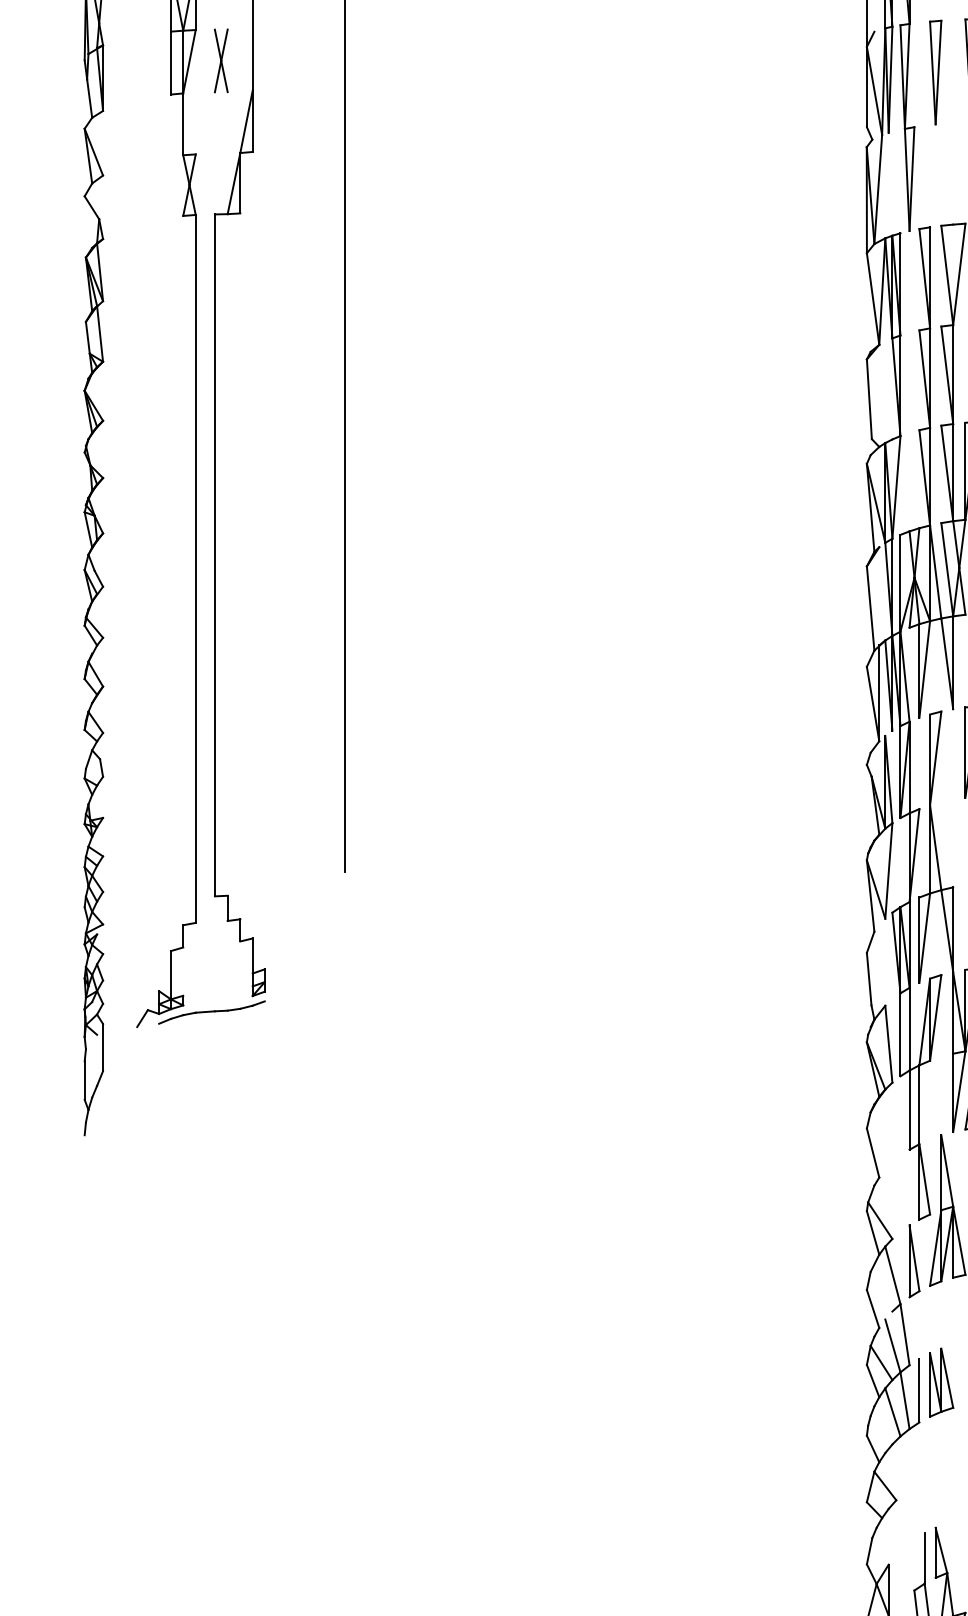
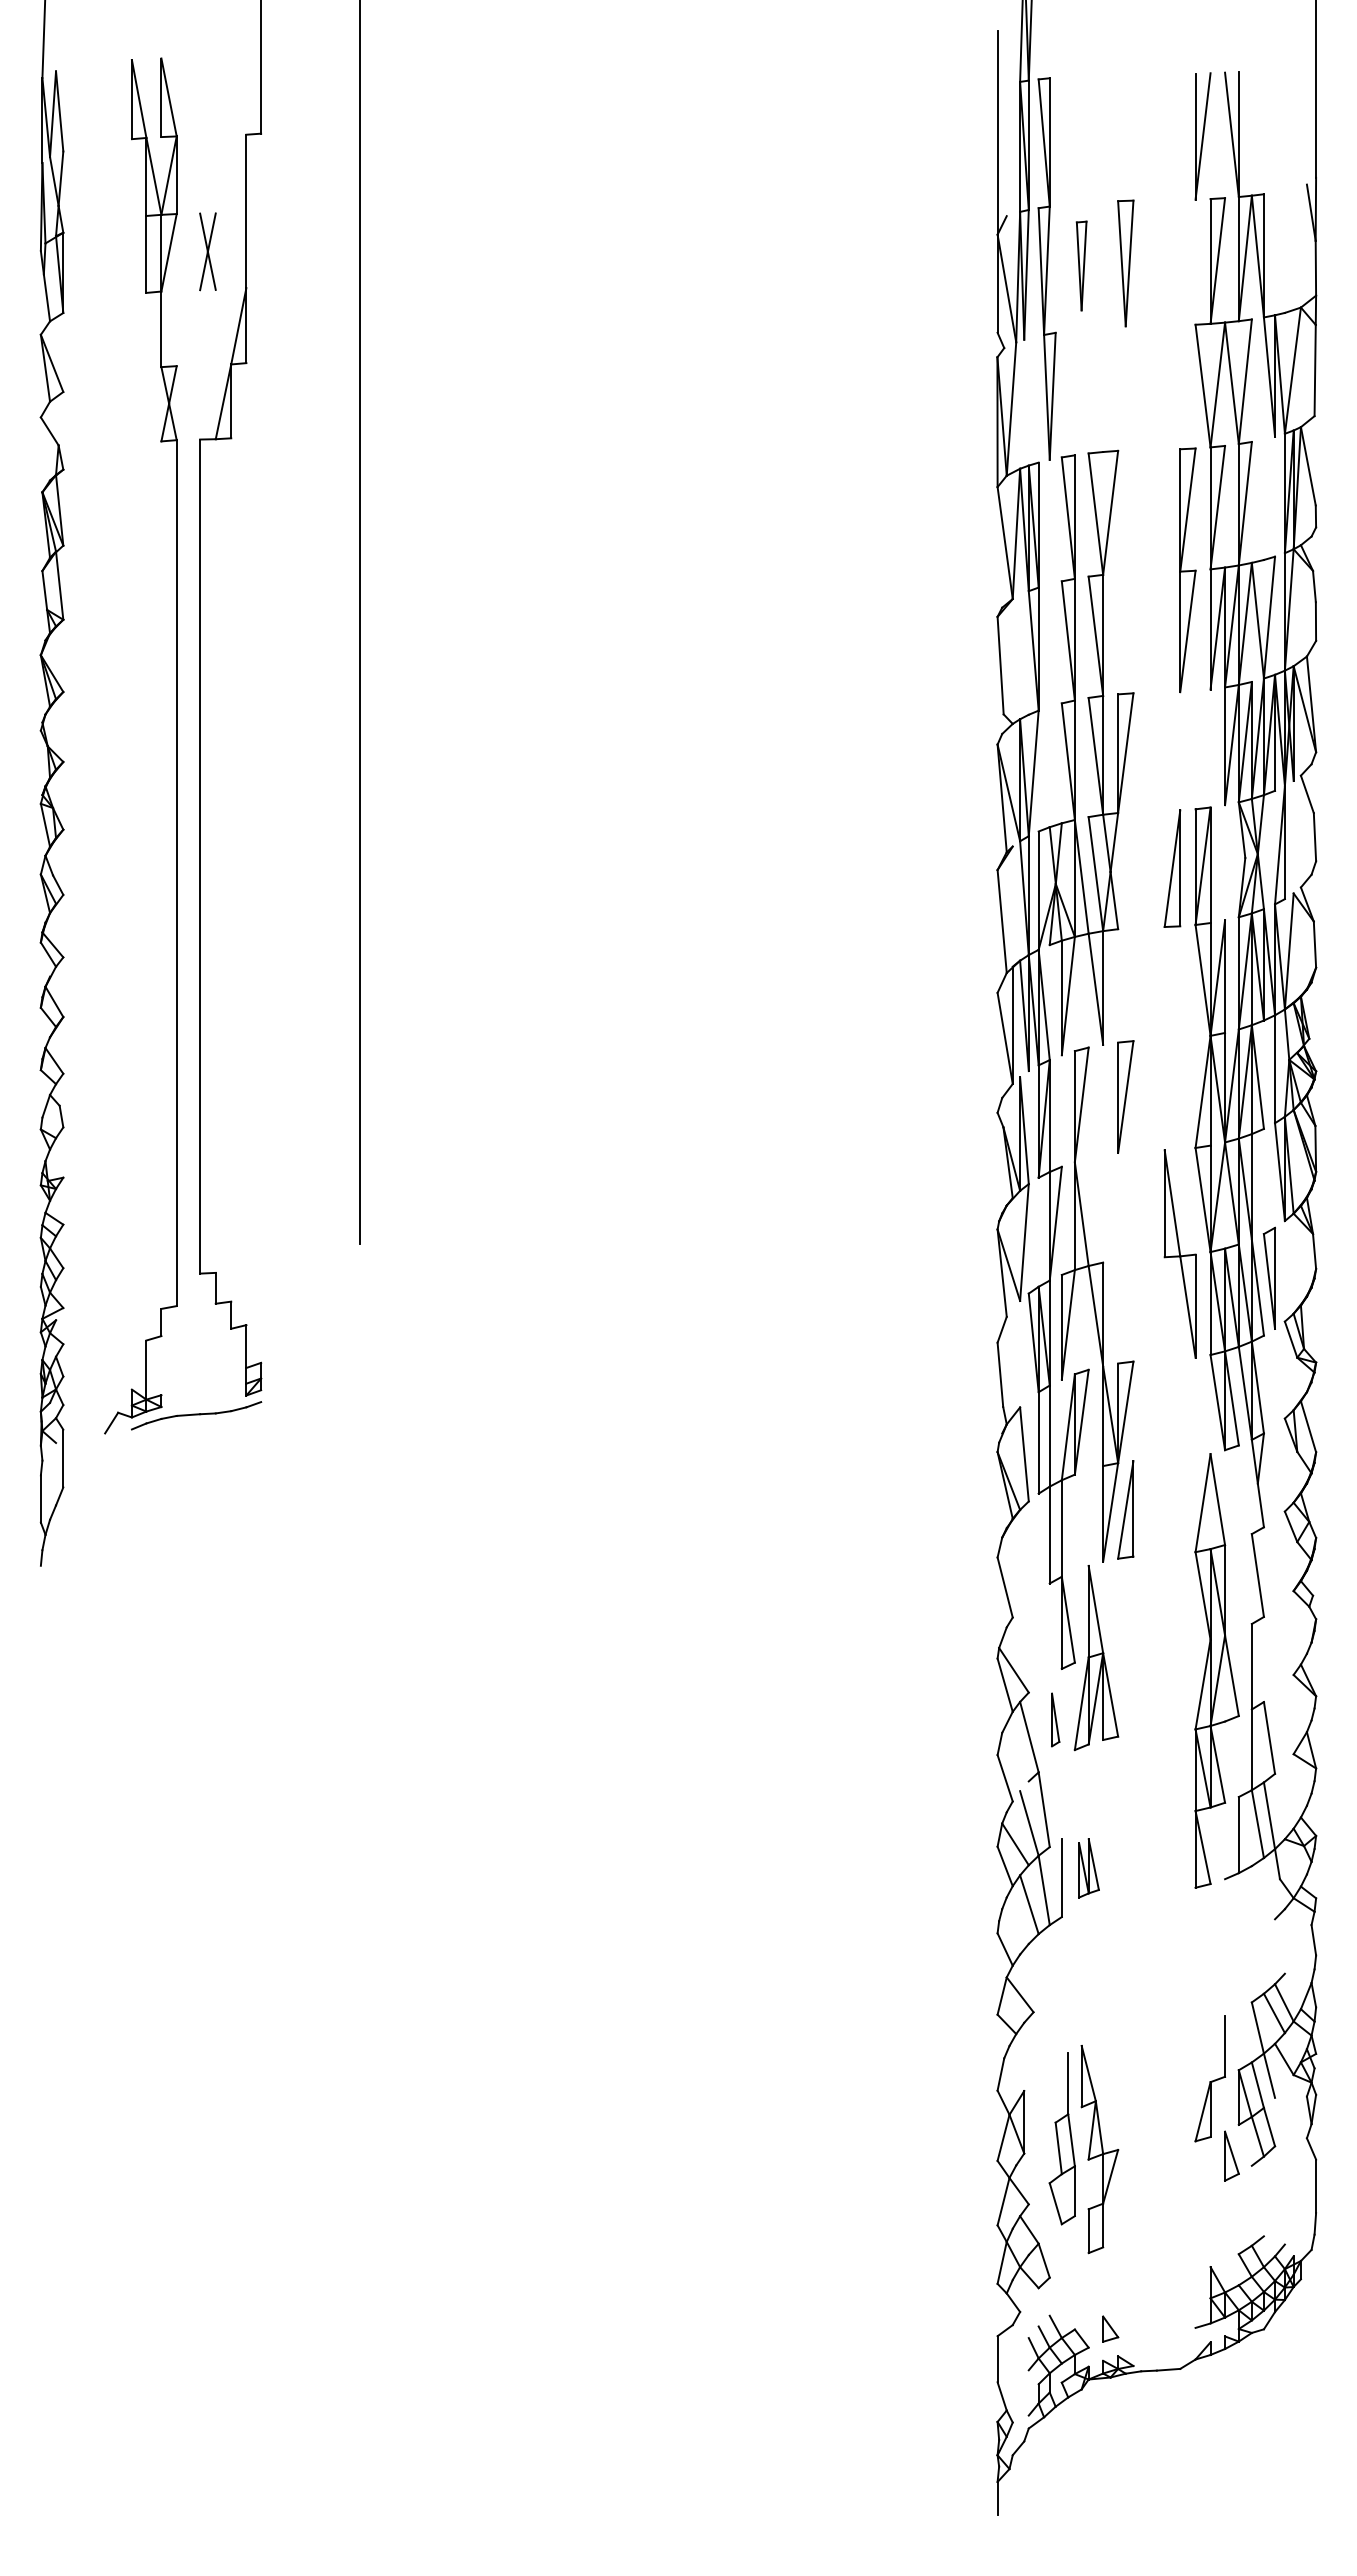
part: (935, 72) -> (1081, 265), size x0.7
part: (914, 1260) -> (1055, 1719), size x0.6
part: (941, 1382) -> (1088, 1868), size x0.7

